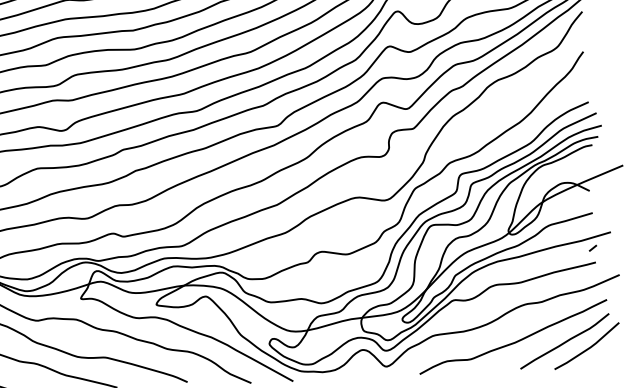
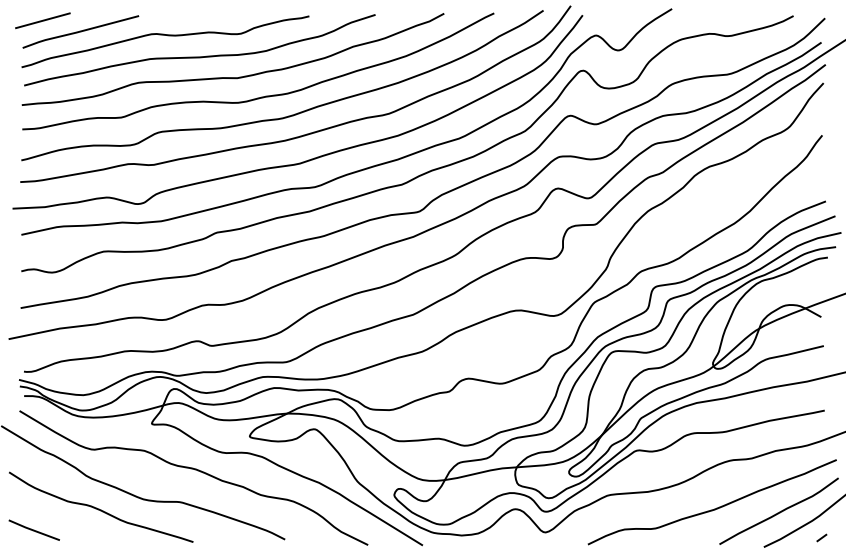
line: (592, 247) -> (821, 537), moved

